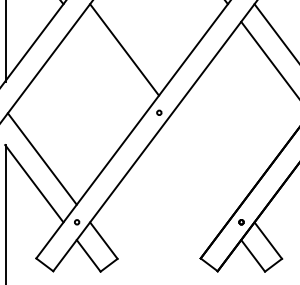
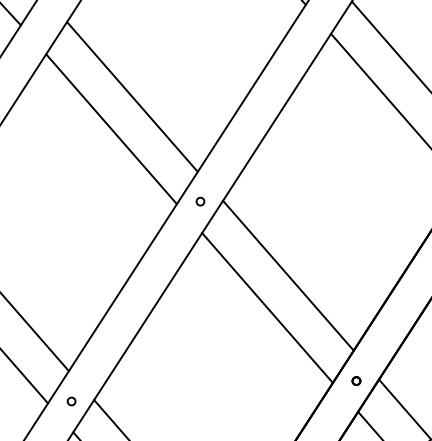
line: (110, 67) -> (110, 129), added
line: (206, 158) -> (287, 274), added
line: (193, 176) -> (267, 307), added

